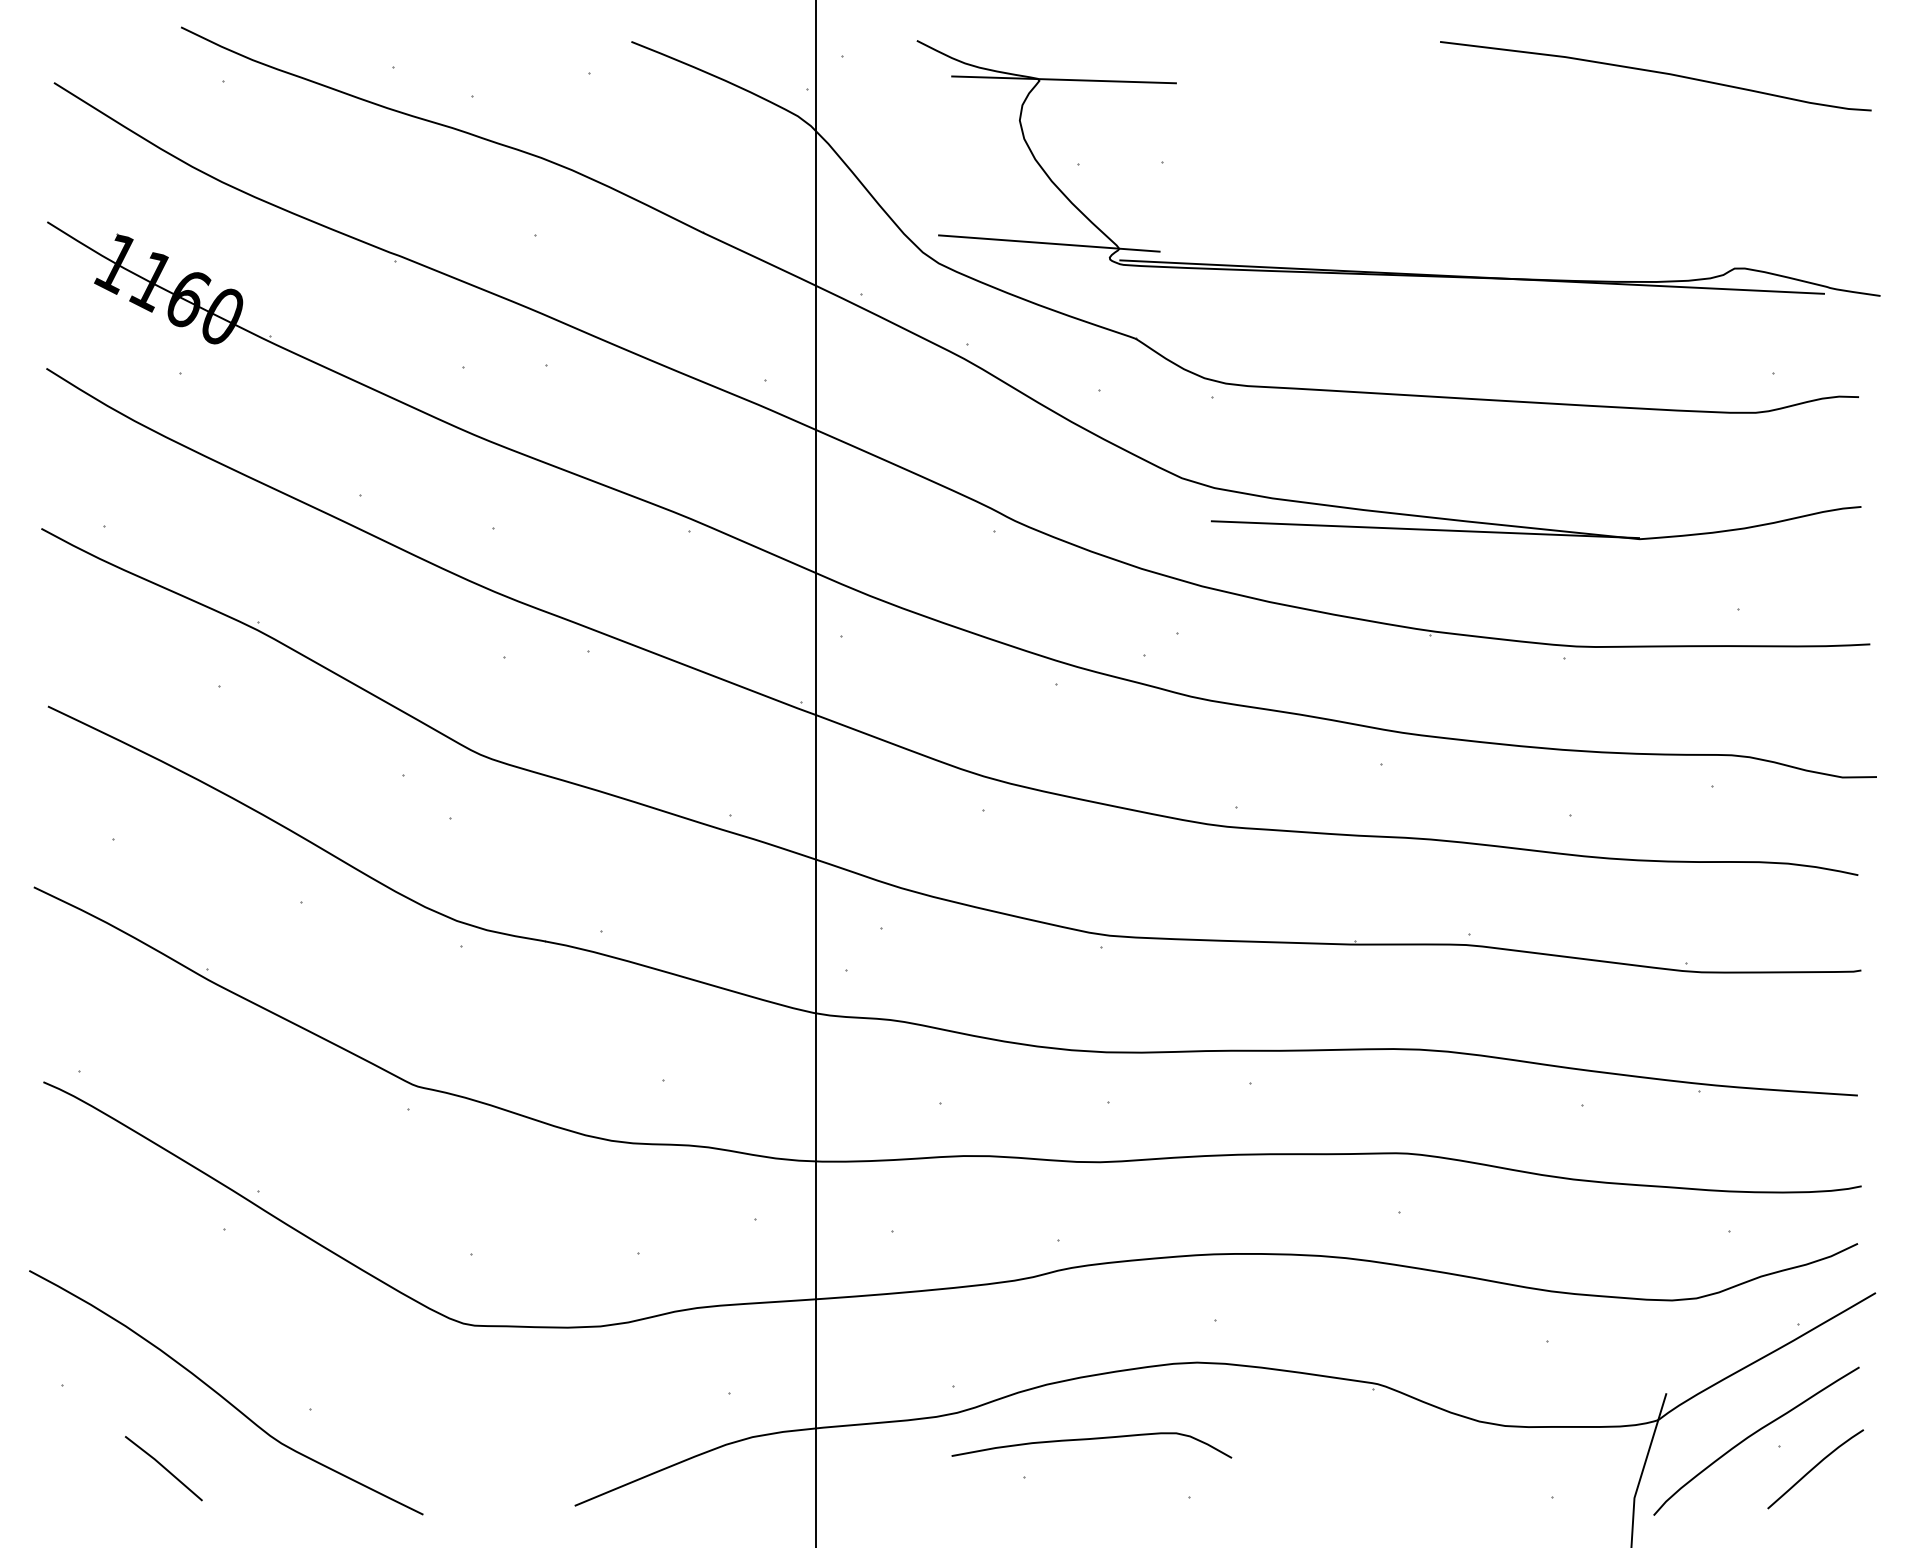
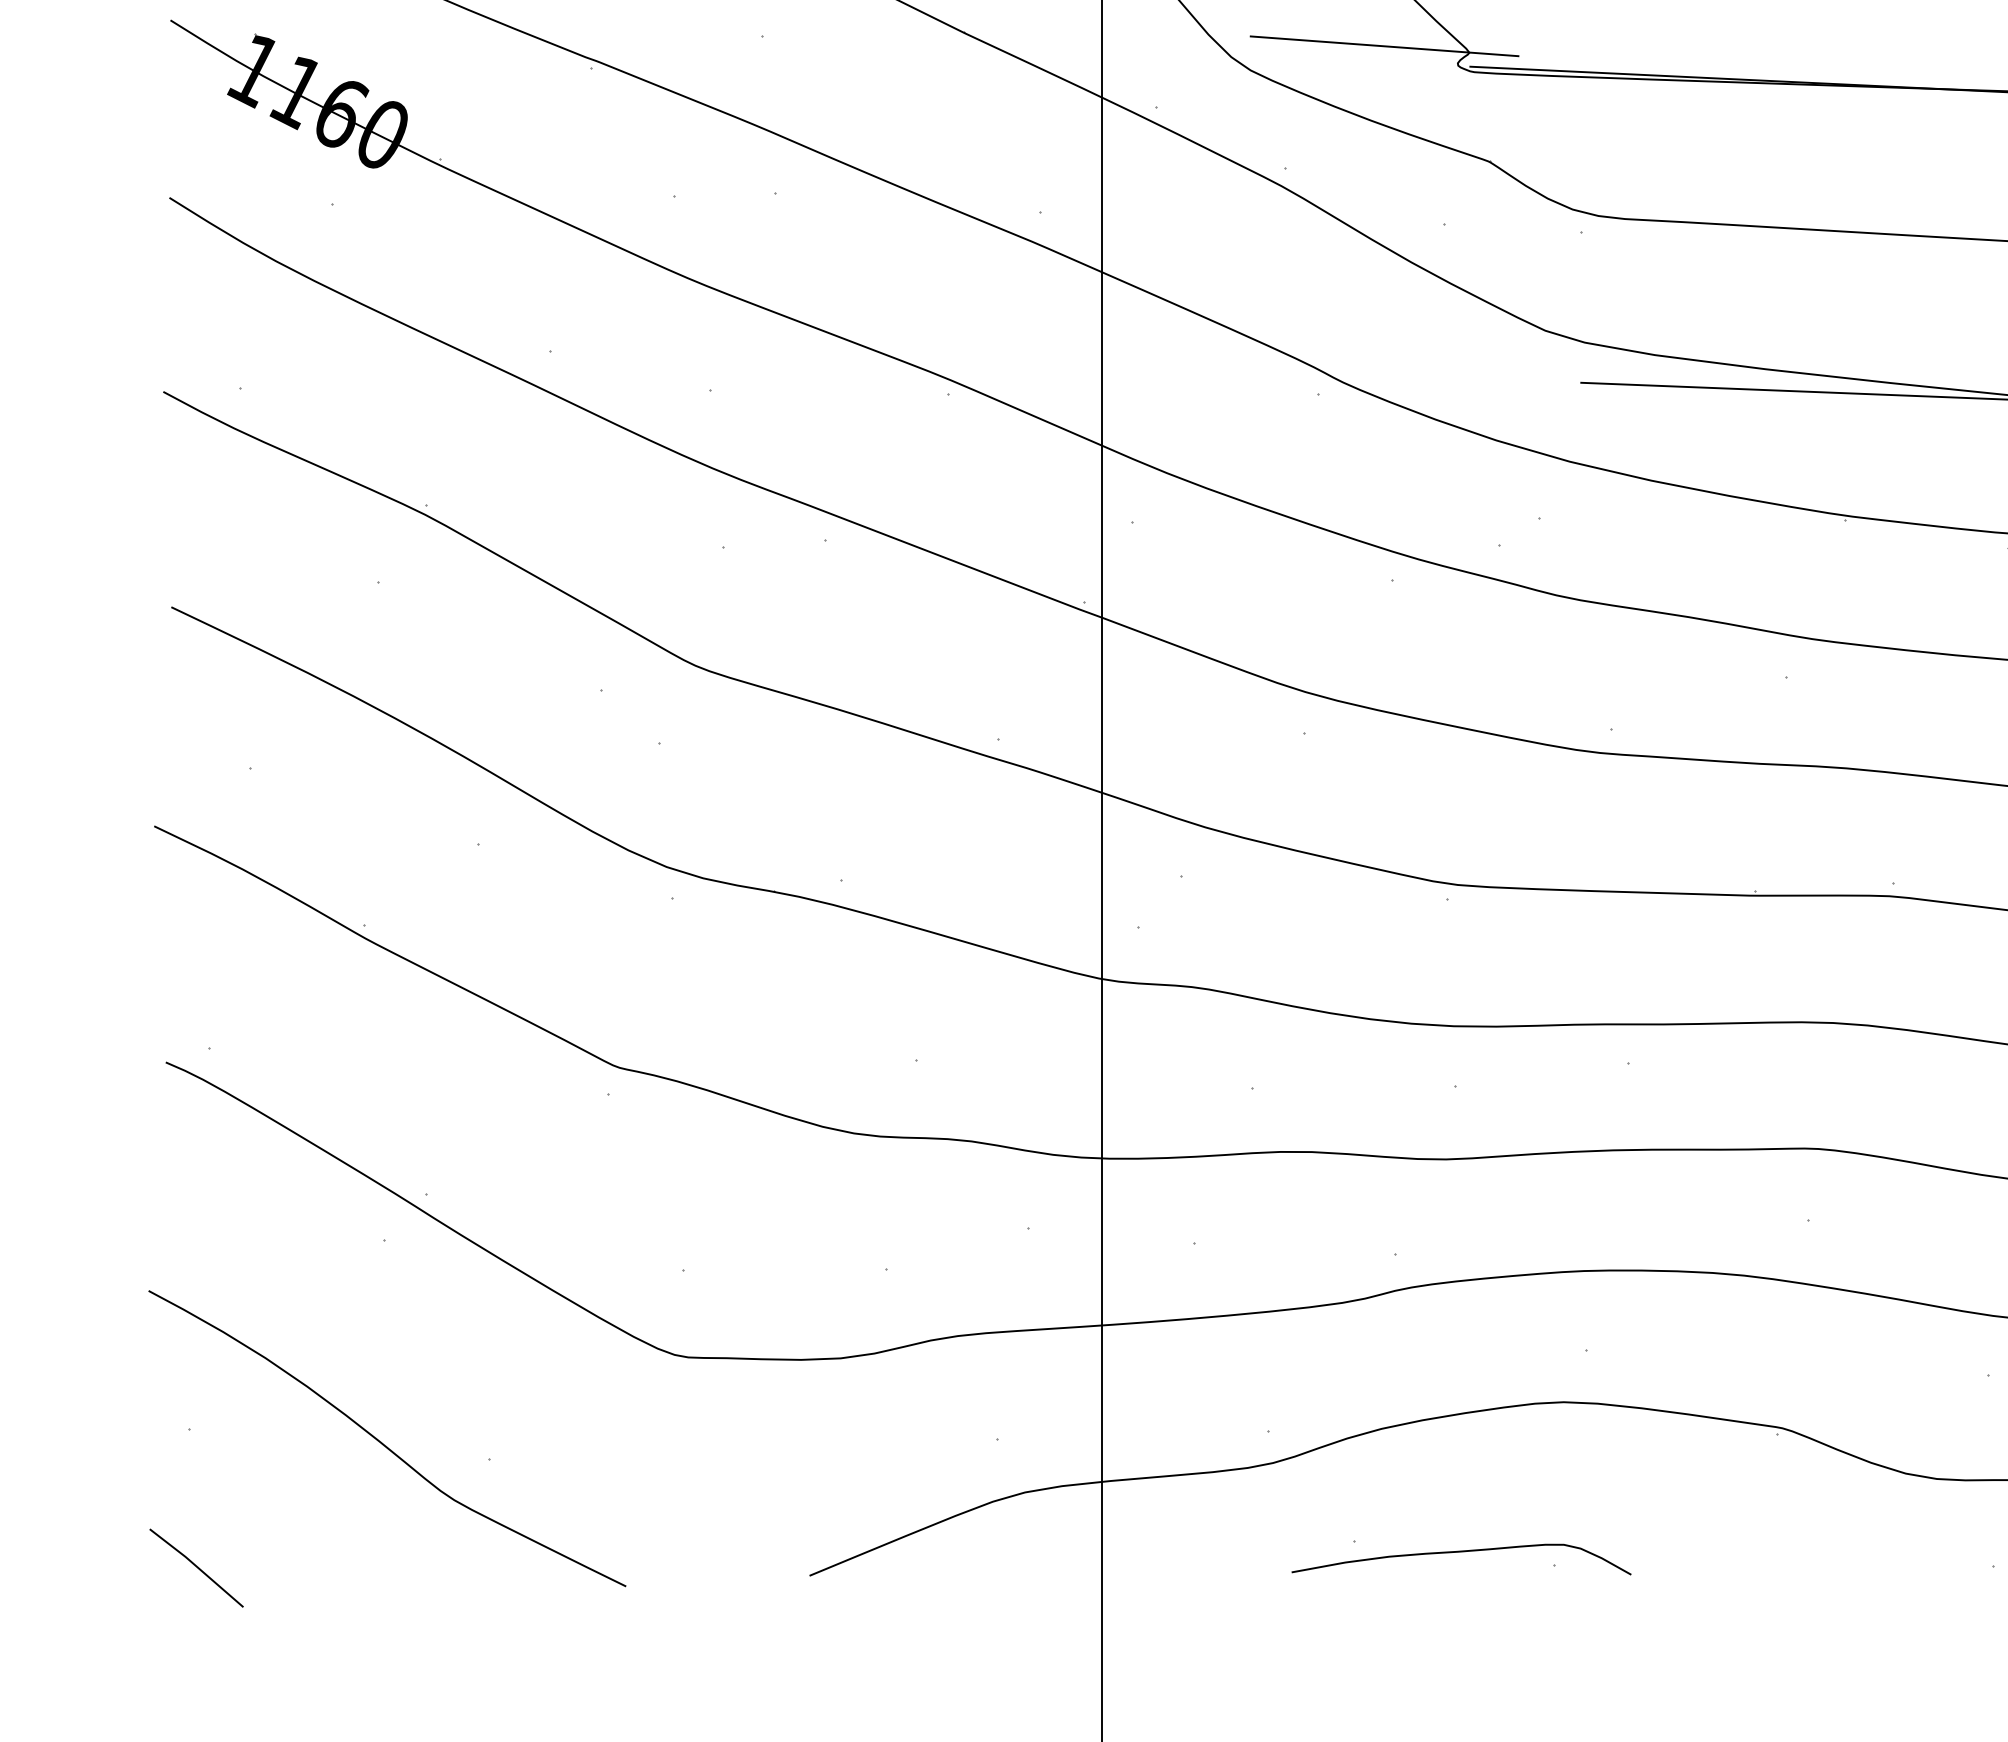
curve: (1091, 1439) -> (1461, 1552), moved
line: (163, 1468) -> (196, 1568), moved

